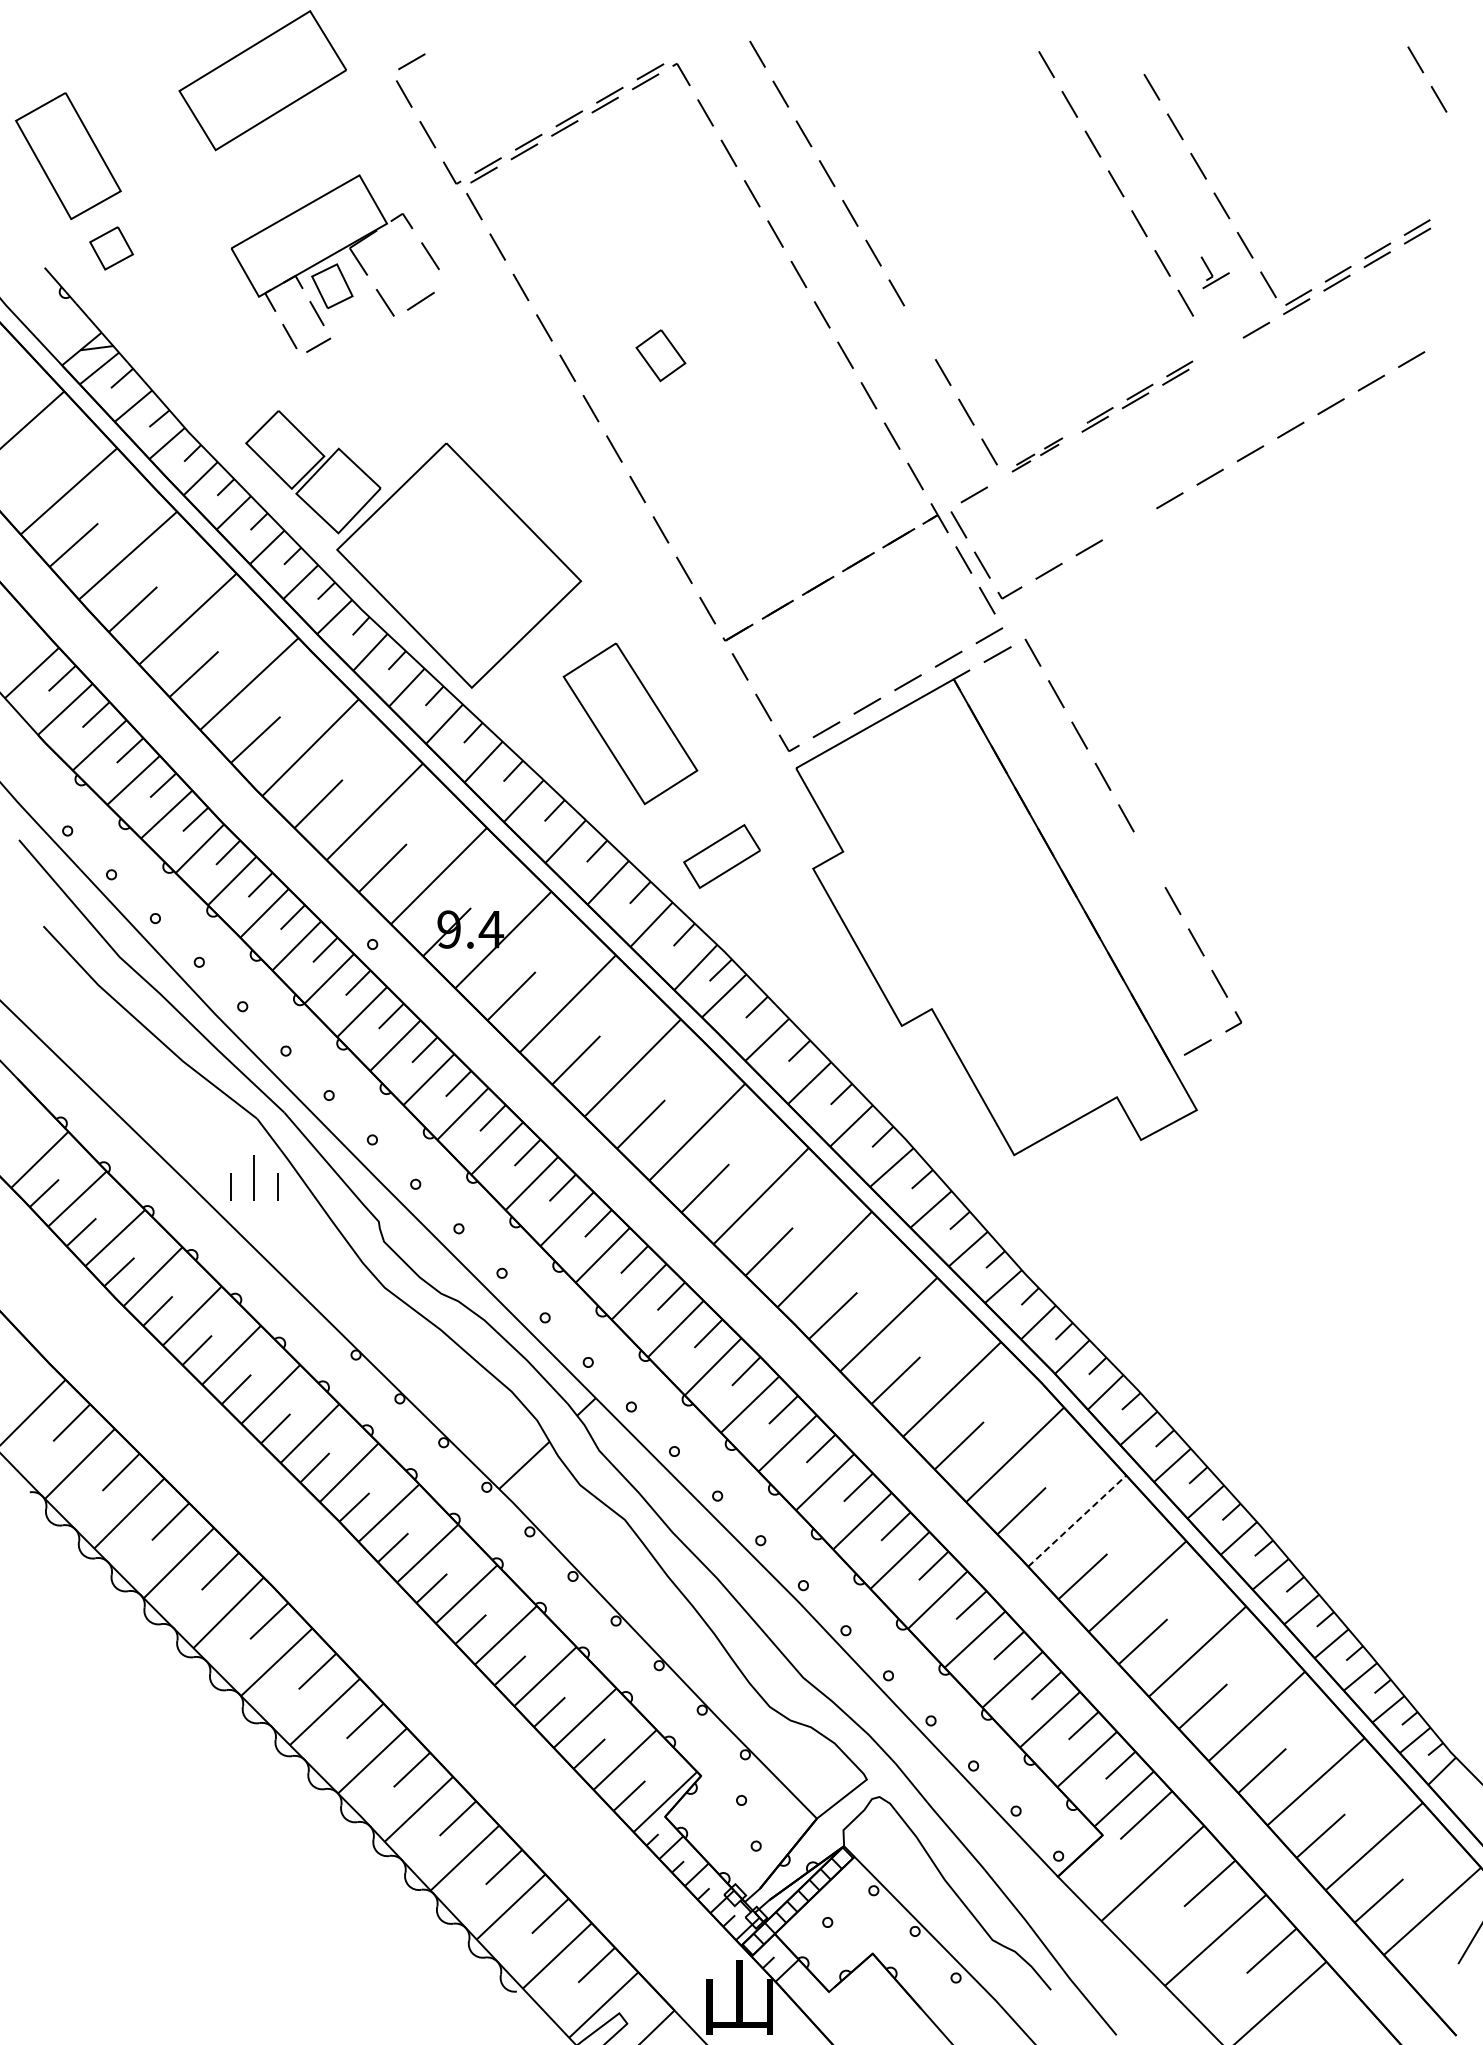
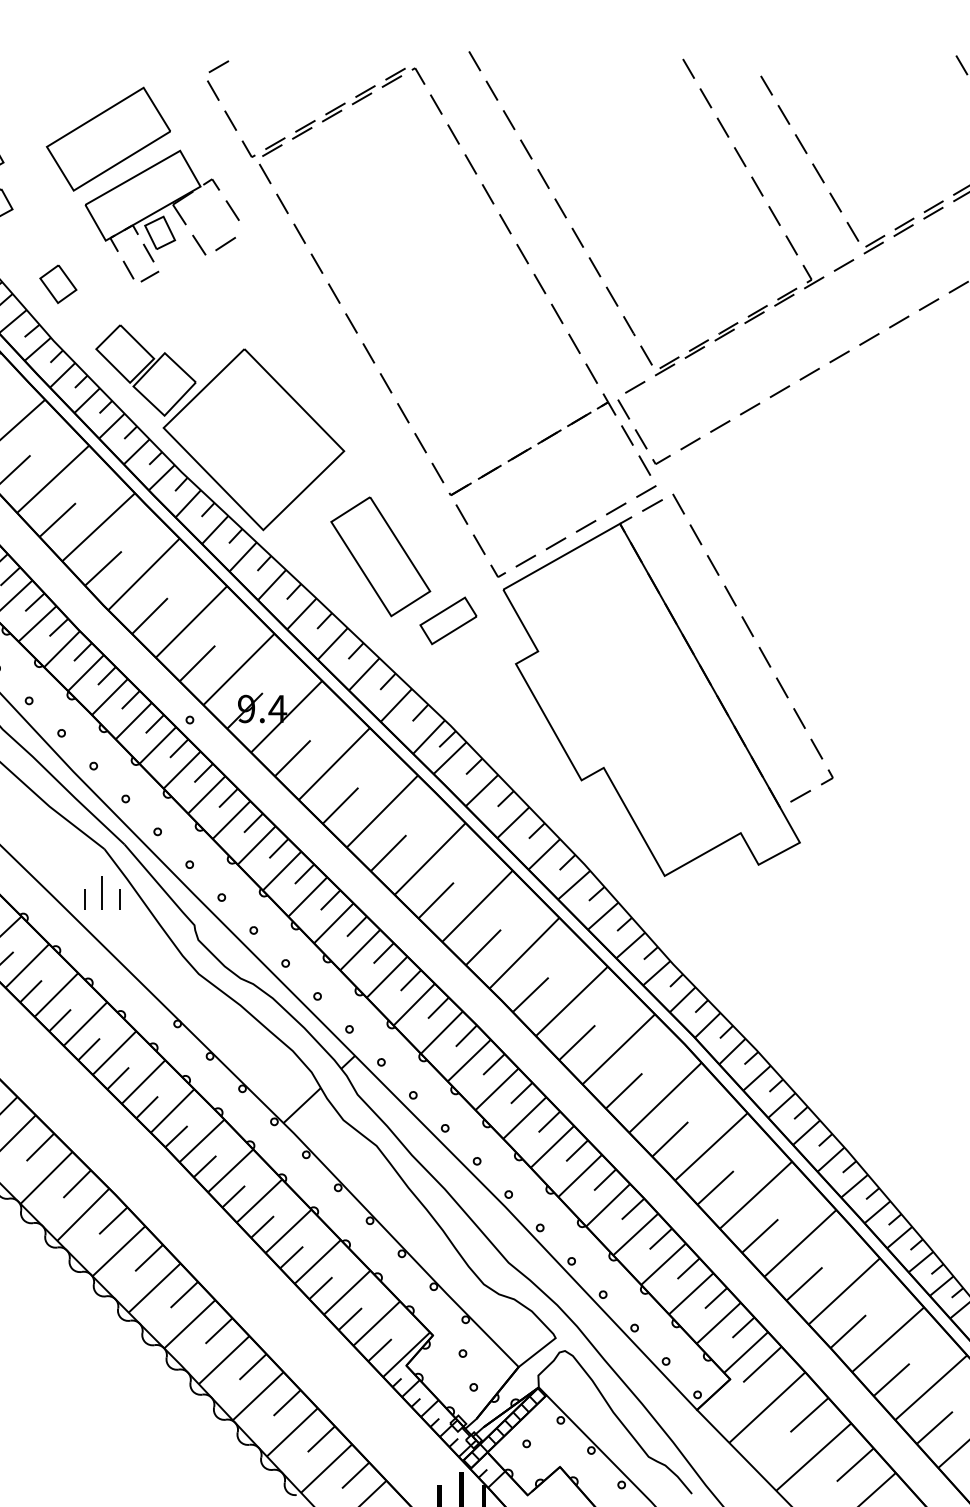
part: (262, 80) -> (108, 139), moved
part: (1214, 272) -> (812, 276), moved
line: (919, 332) -> (594, 267), added
part: (660, 355) -> (58, 284), moved
part: (1037, 454) -> (681, 357), size x1.43
line: (1129, 523) -> (750, 408), added
part: (721, 856) -> (448, 620), moved
line: (1149, 859) -> (764, 657), added
line: (1077, 1521) -> (711, 1147), dashed -> solid

